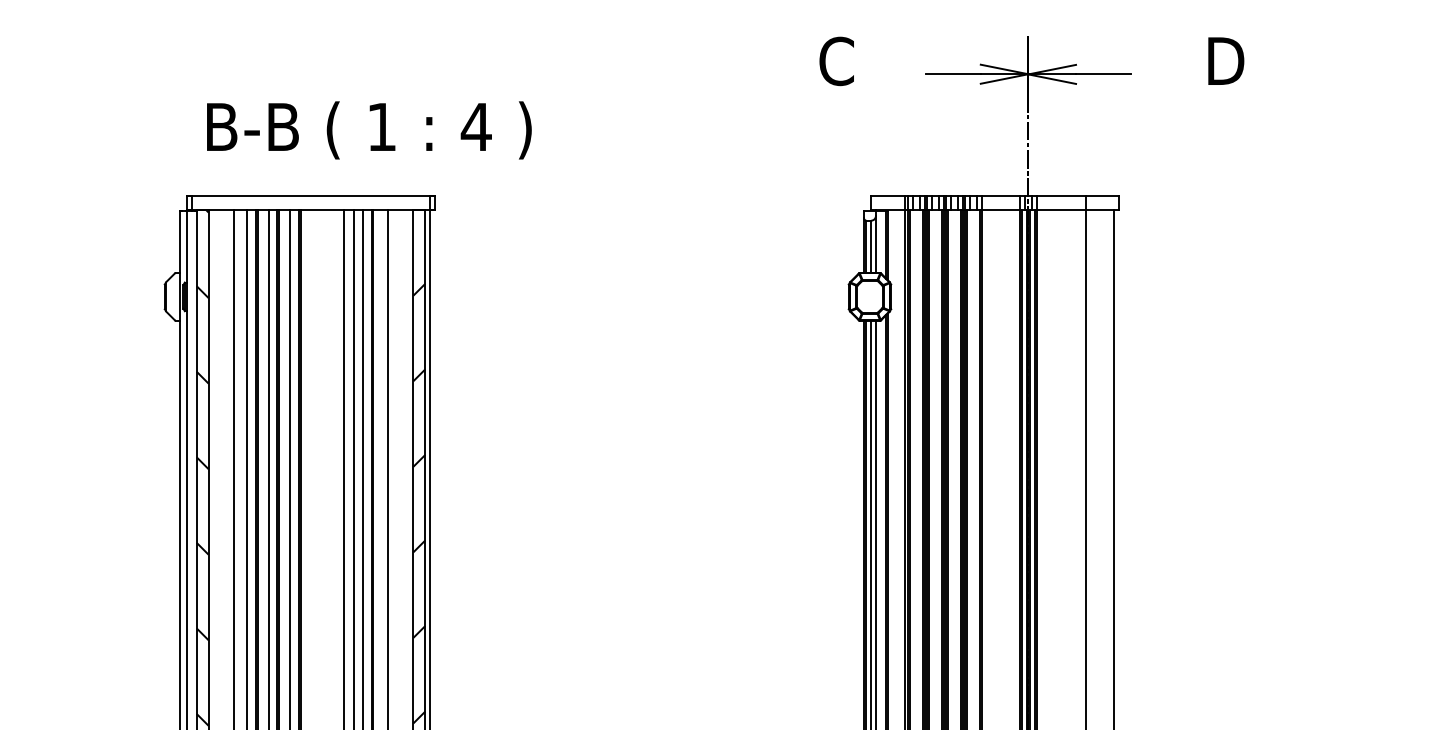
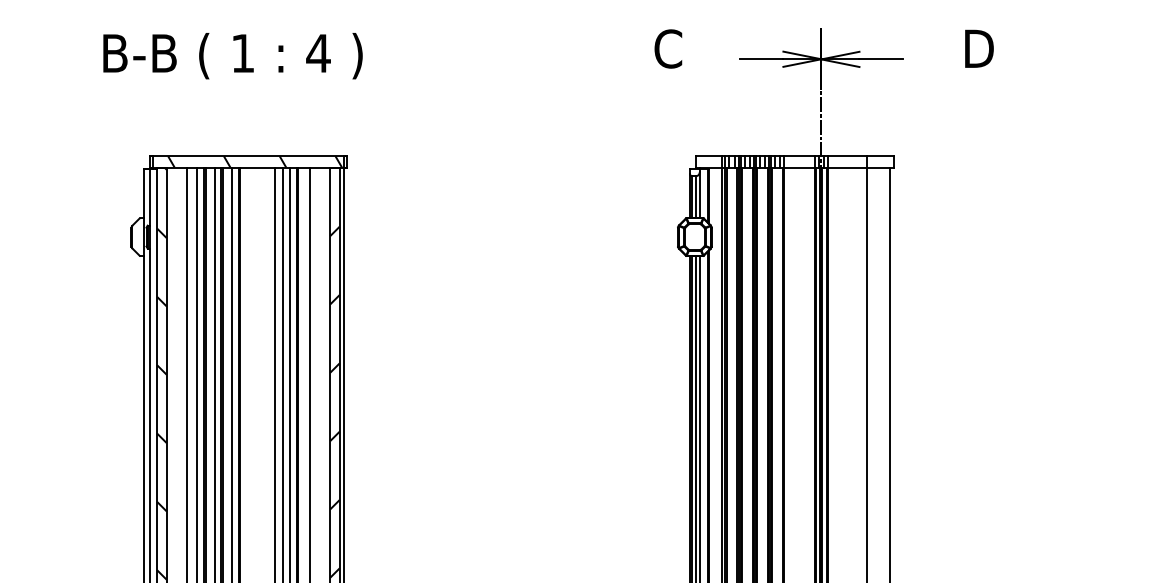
text: (368, 130) -> (232, 56), moved
hatch: (319, 202) -> (255, 161), added

